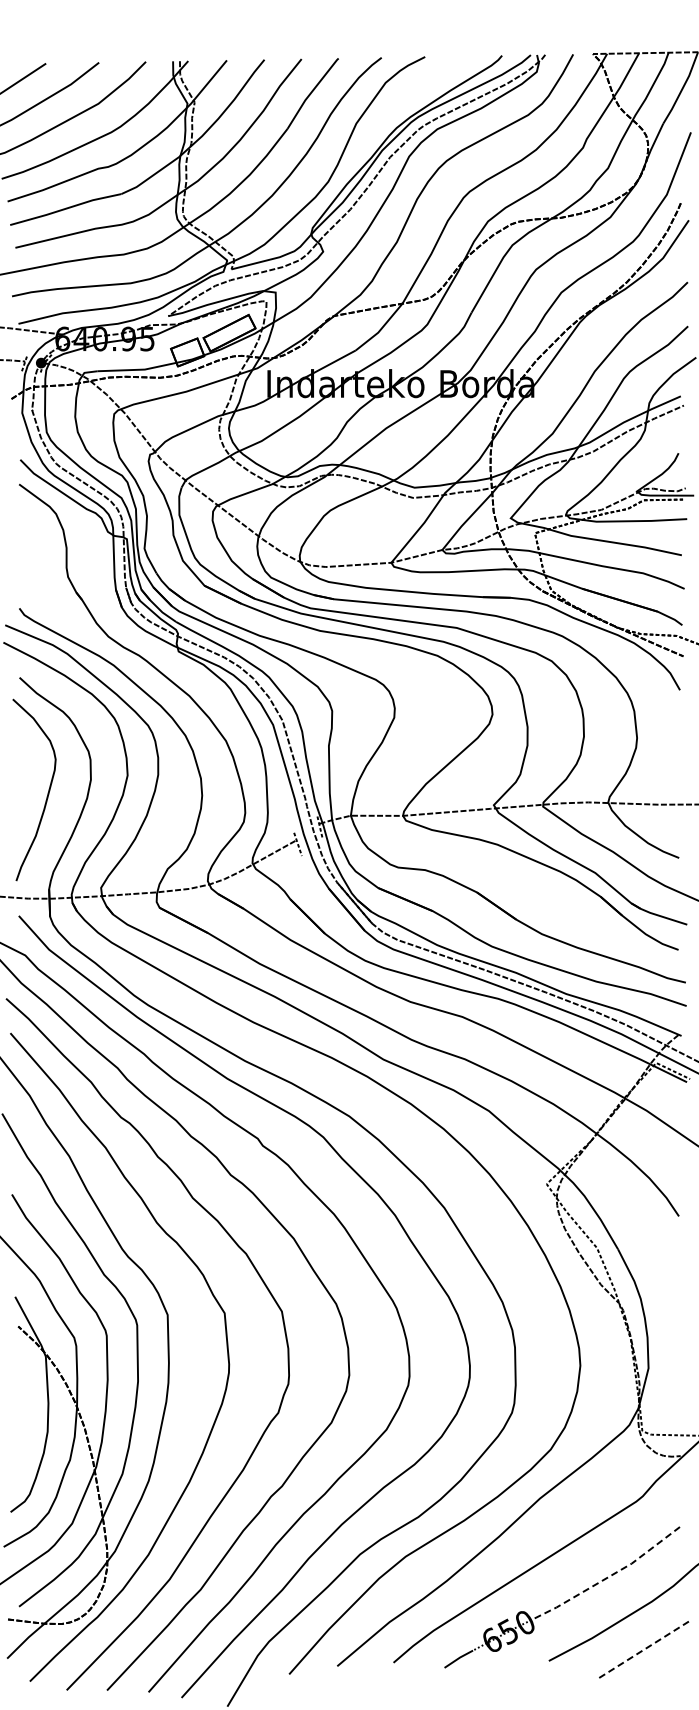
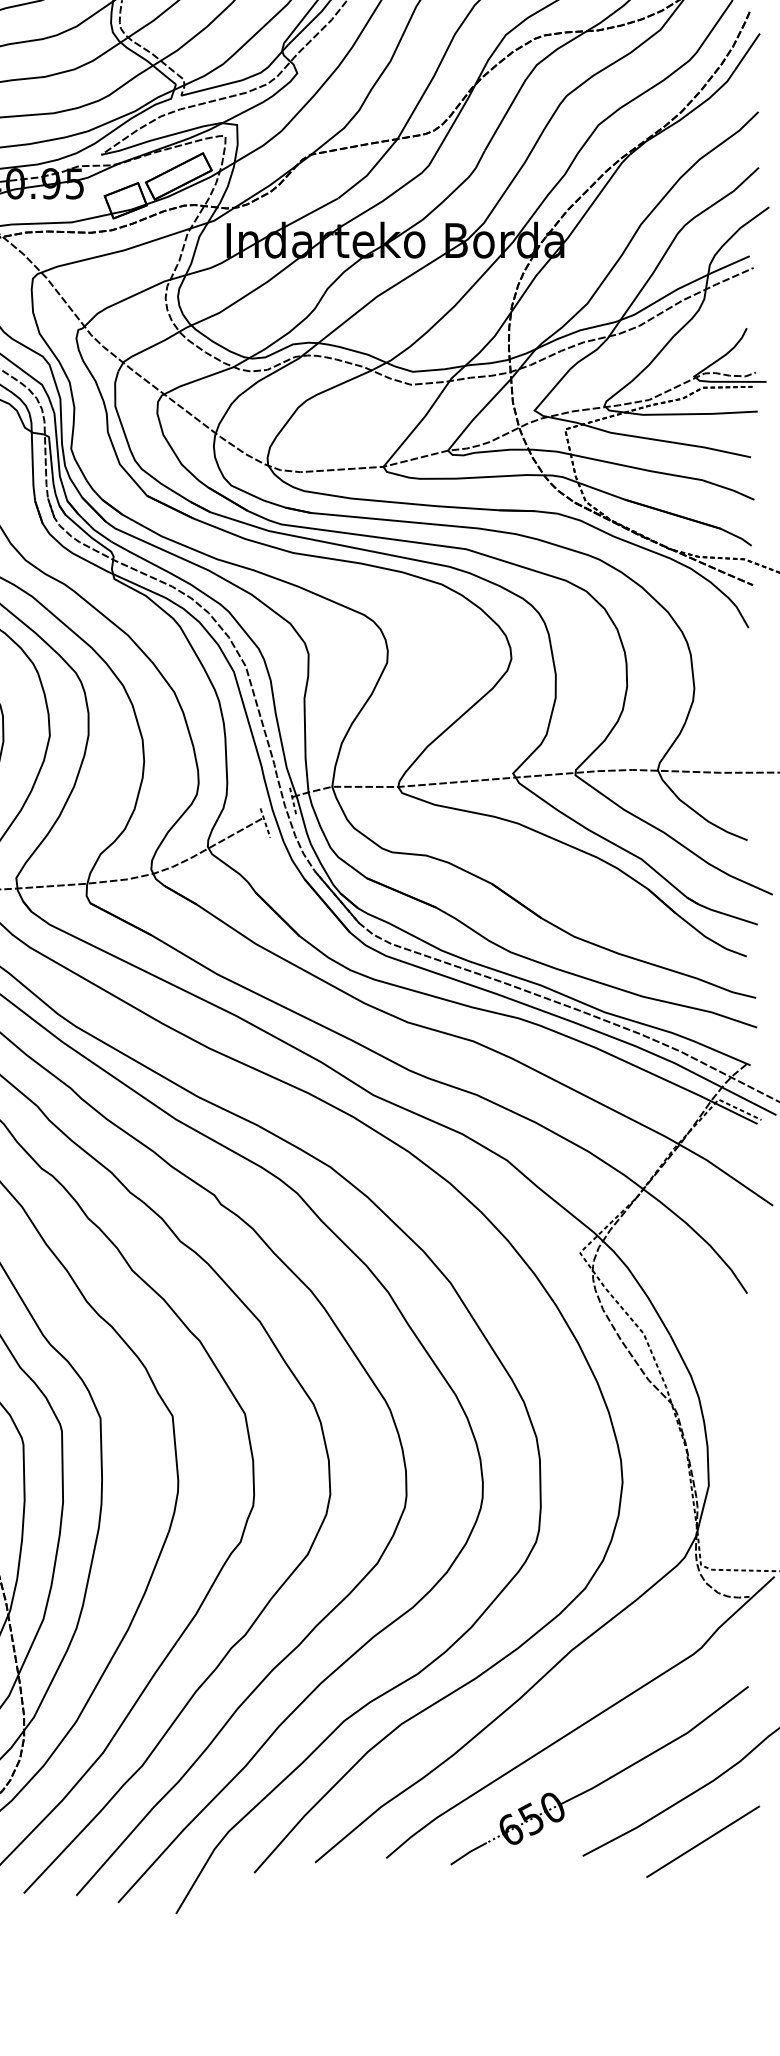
line: (607, 1577) -> (656, 1750), dashed -> solid
line: (644, 1649) -> (703, 1841), dashed -> solid

